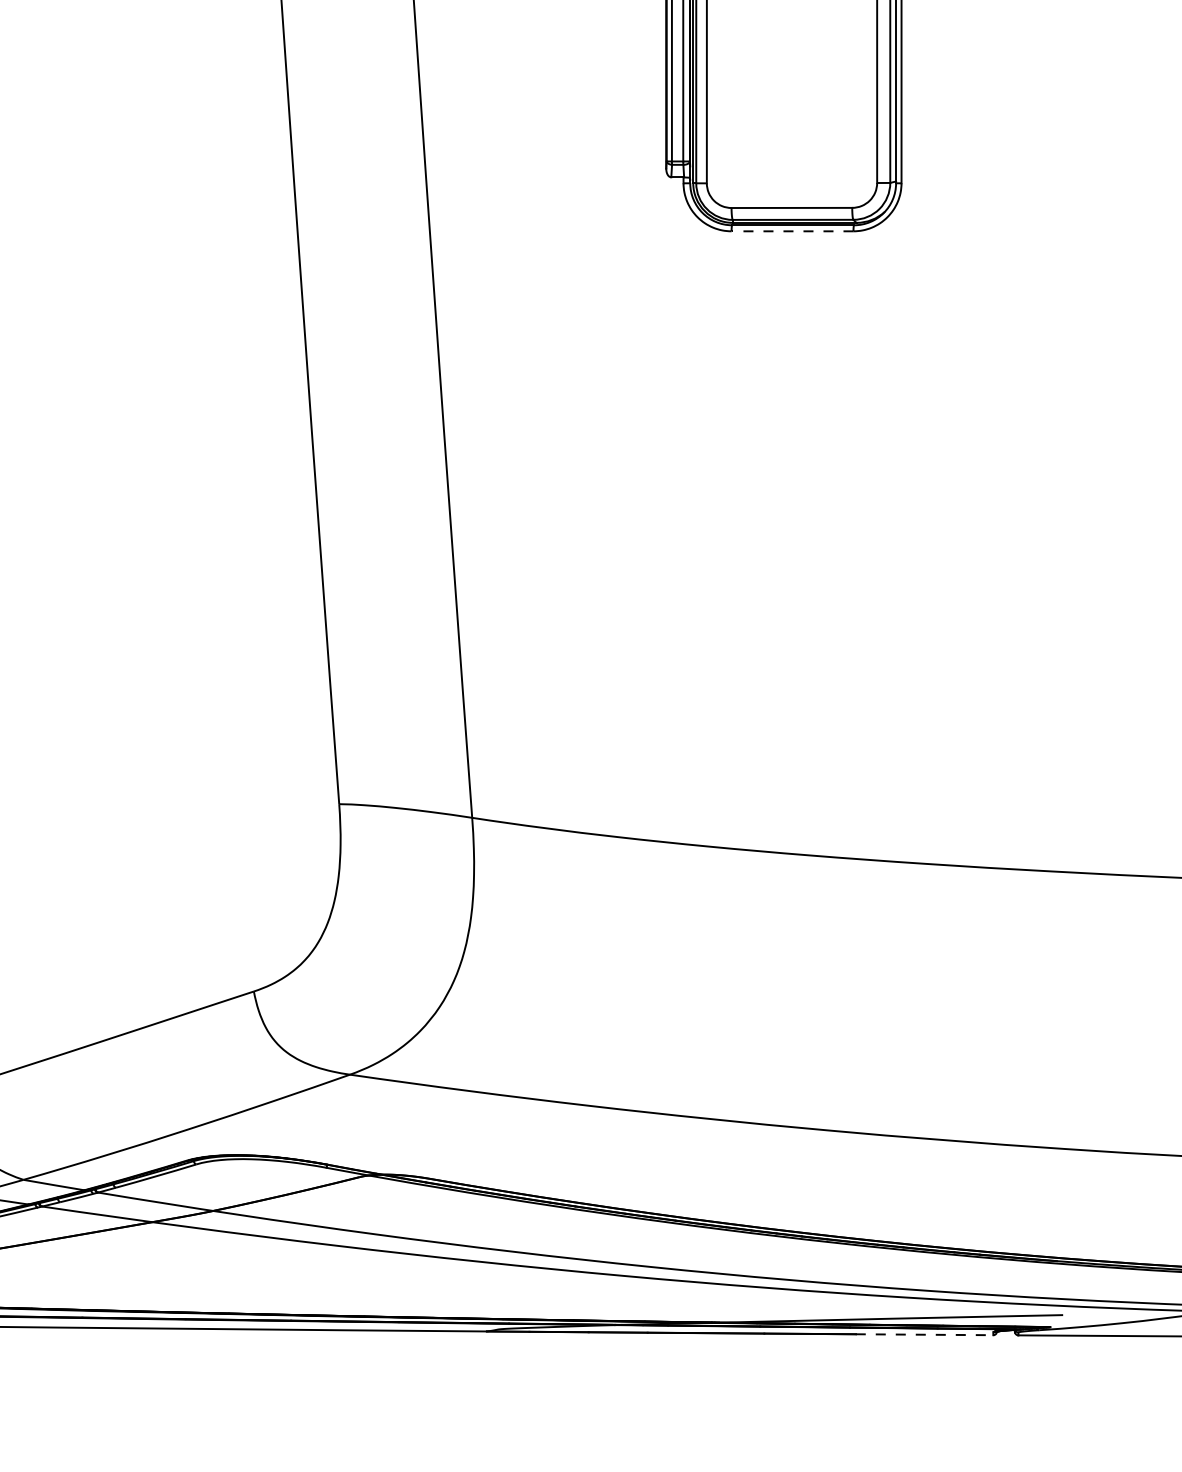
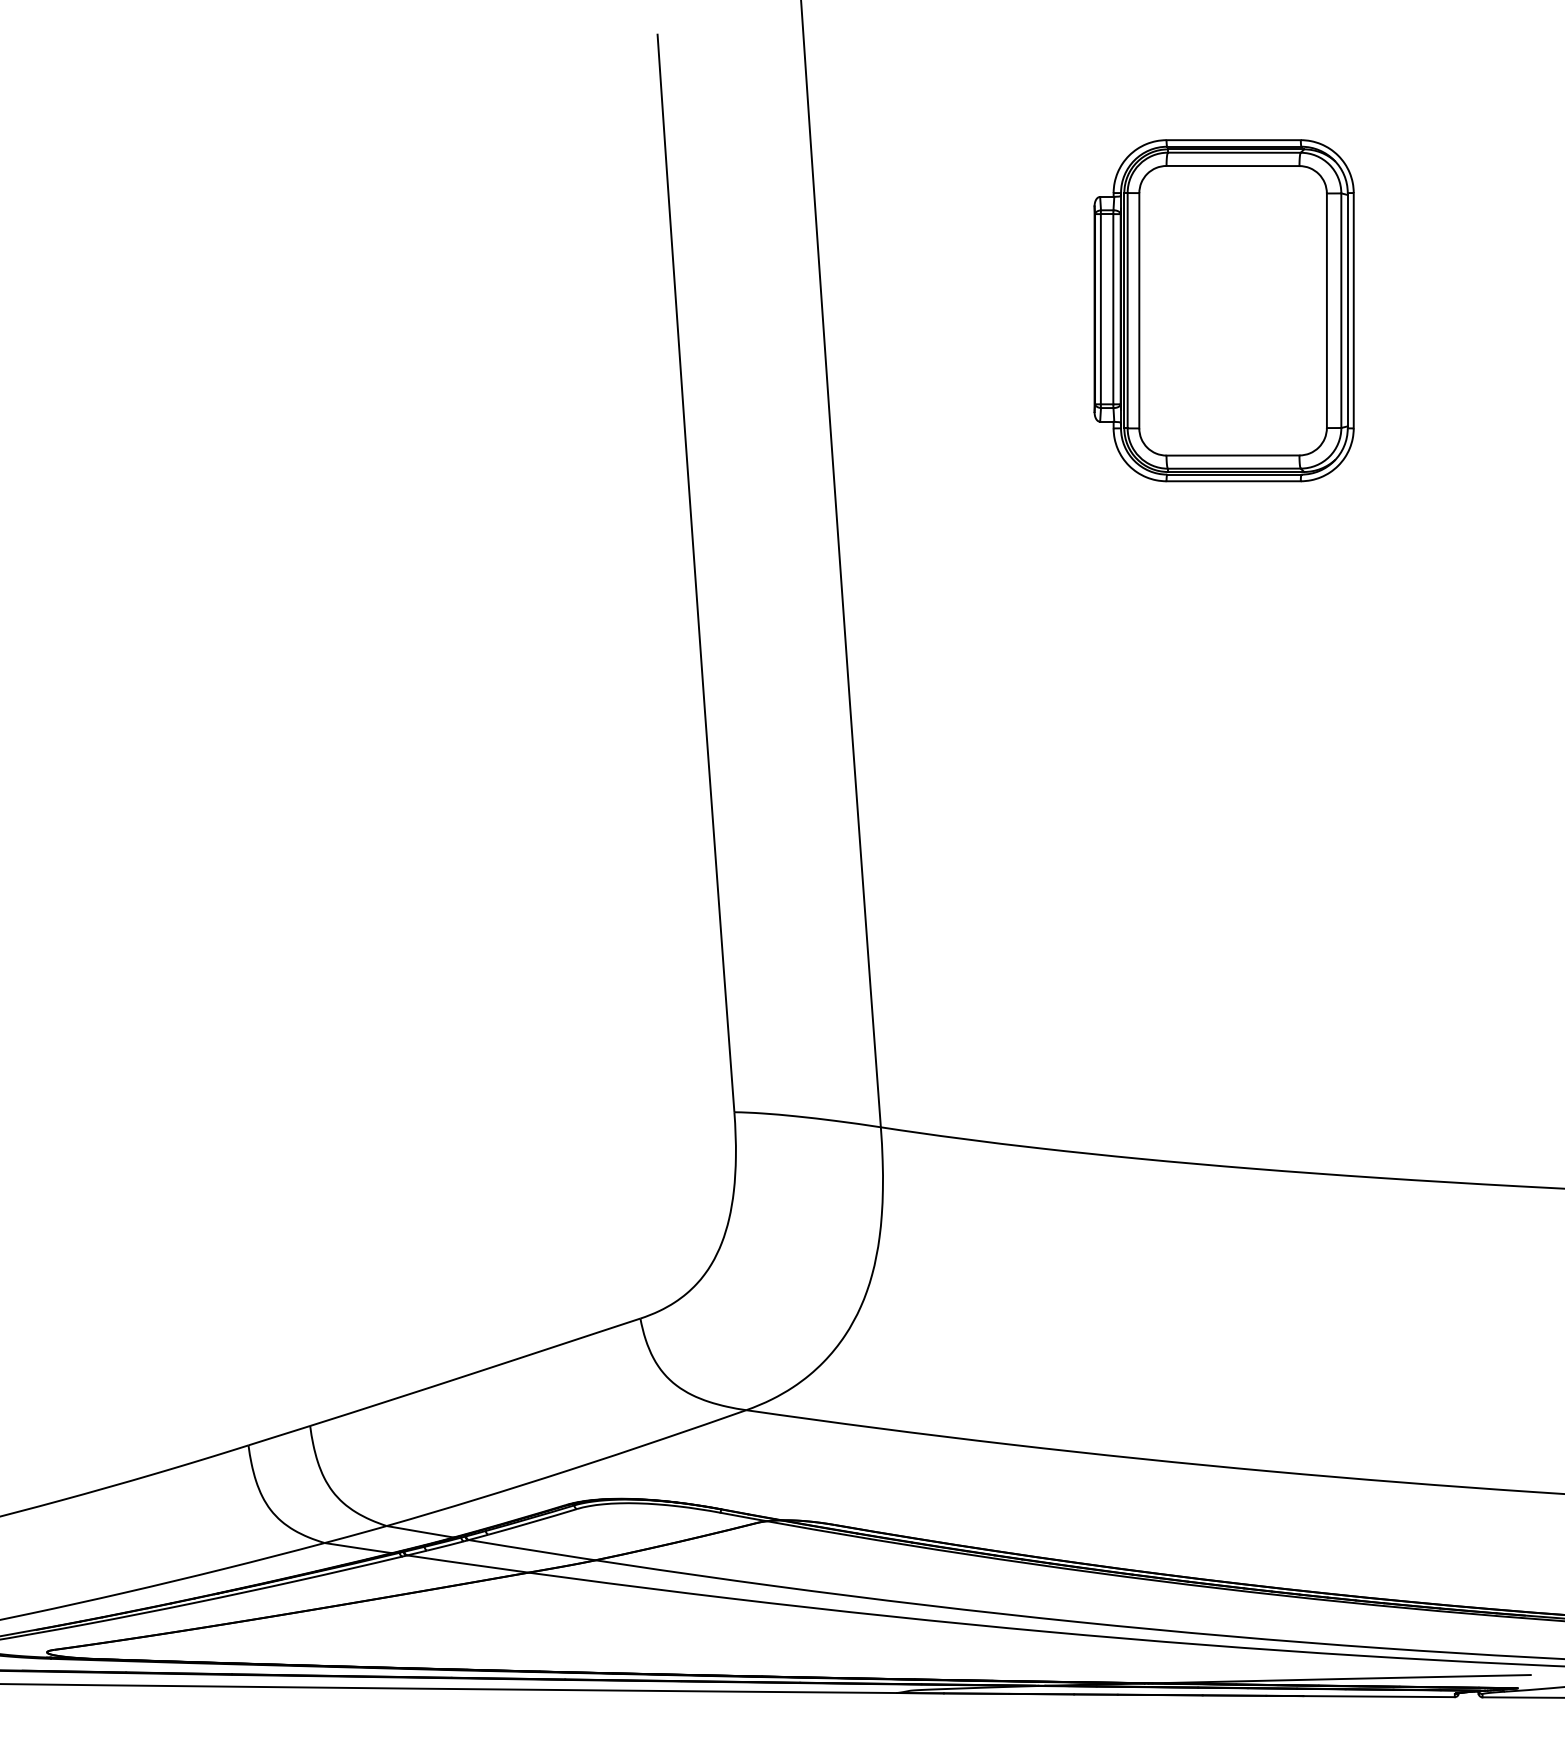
line: (792, 231) -> (1233, 481), dashed -> solid
line: (924, 1334) -> (1379, 1696), dashed -> solid

